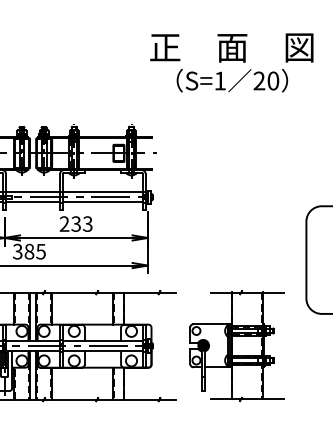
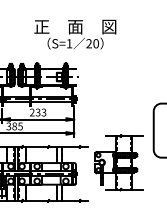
text: (232, 62) -> (75, 34), moved
part: (236, 345) -> (118, 162), moved

